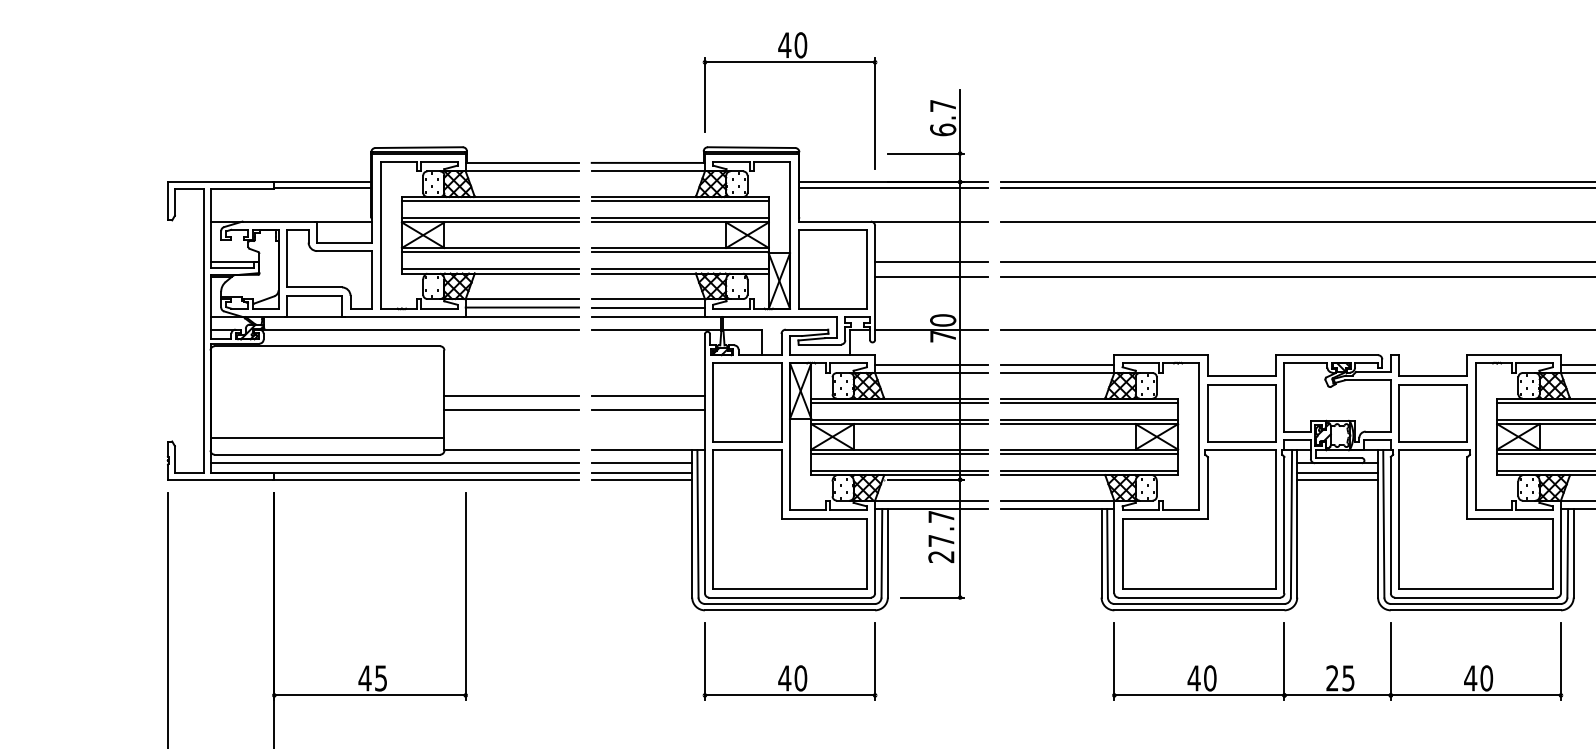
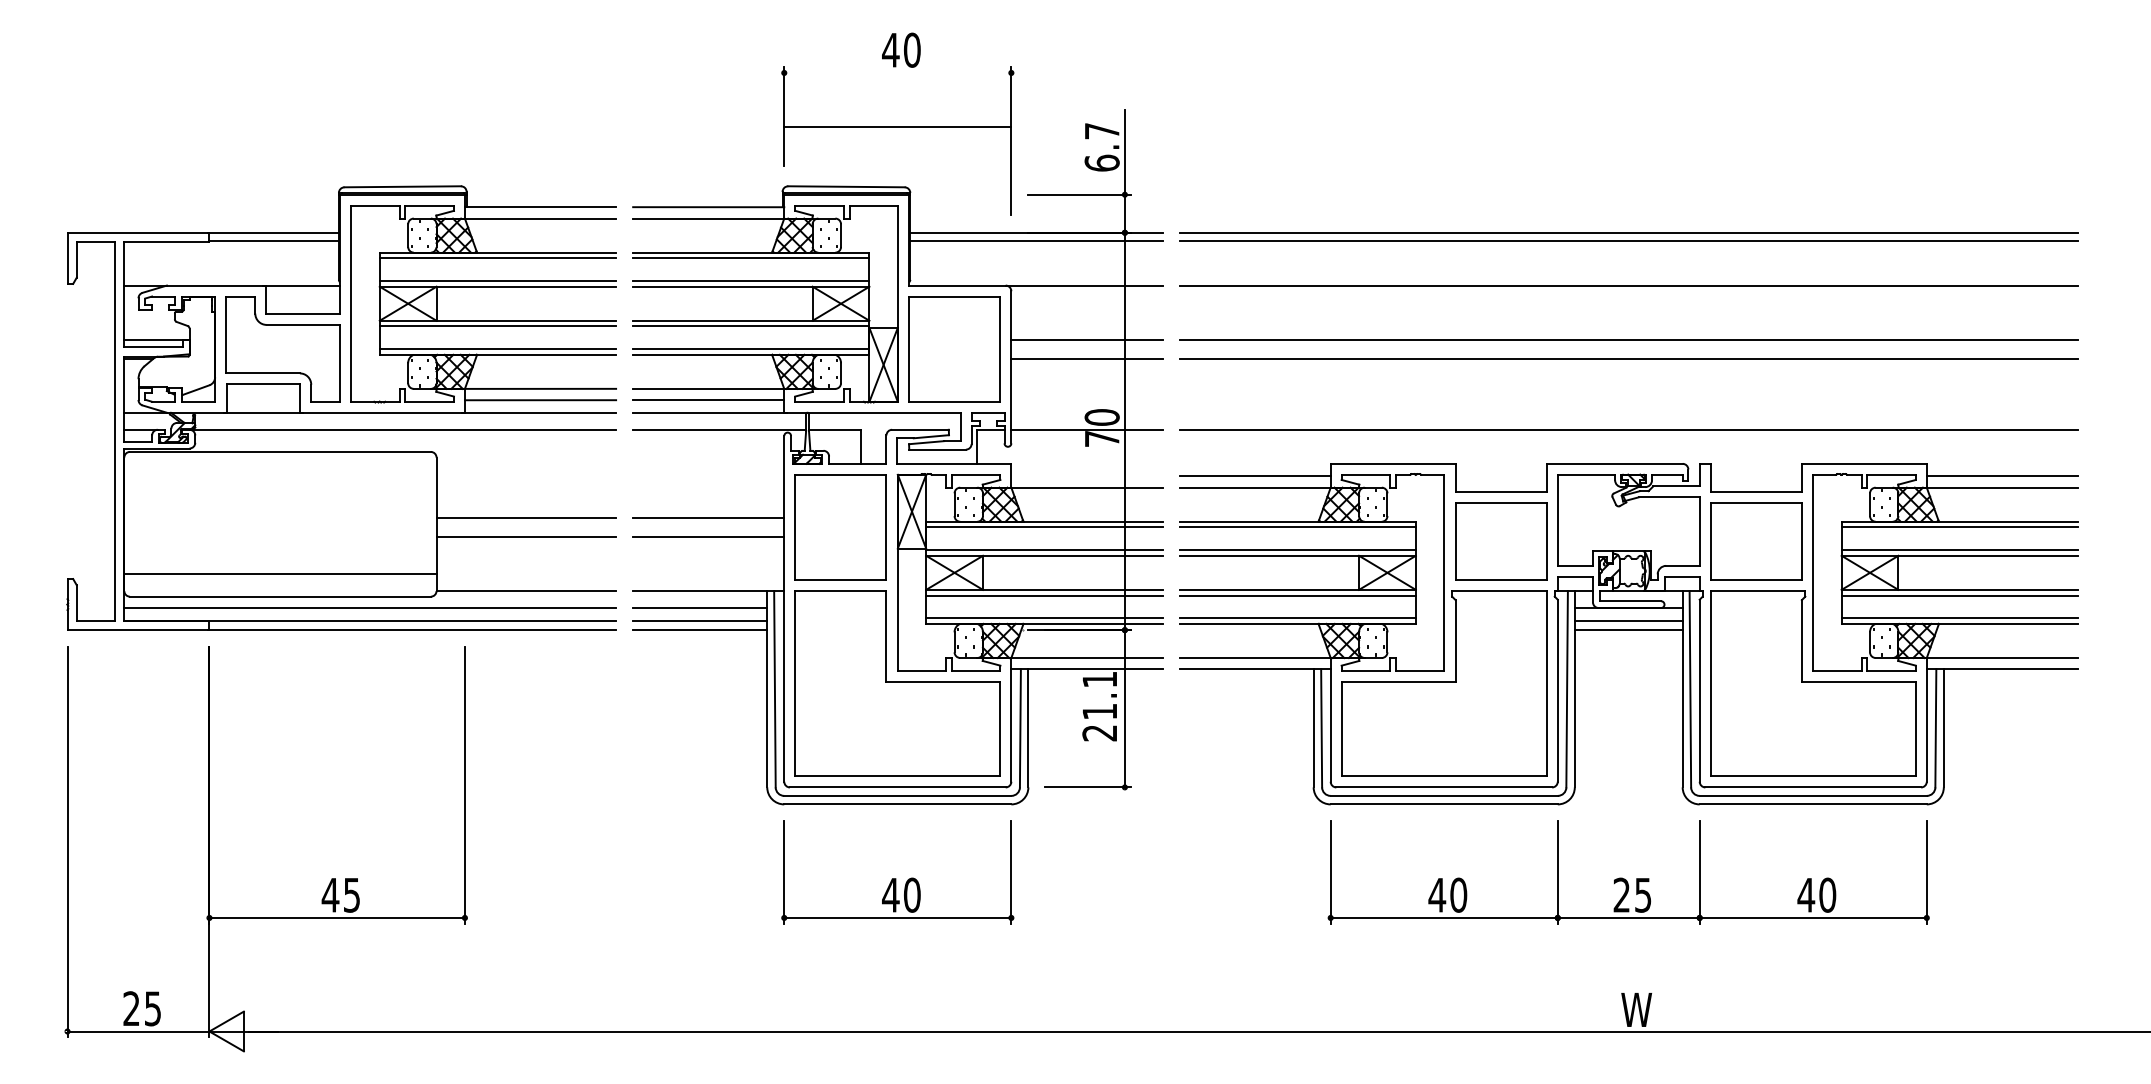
line: (789, 61) -> (897, 126), moved
line: (931, 364) -> (1086, 476), removed
text: (941, 528) -> (1099, 695), 27.7 -> 21.1

